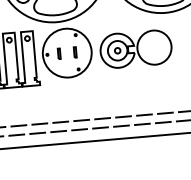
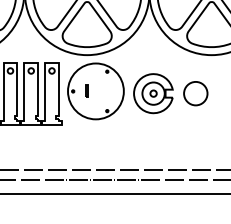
circle: (154, 47) -> (195, 93), size x0.6
part: (74, 51) -> (104, 90), removed

